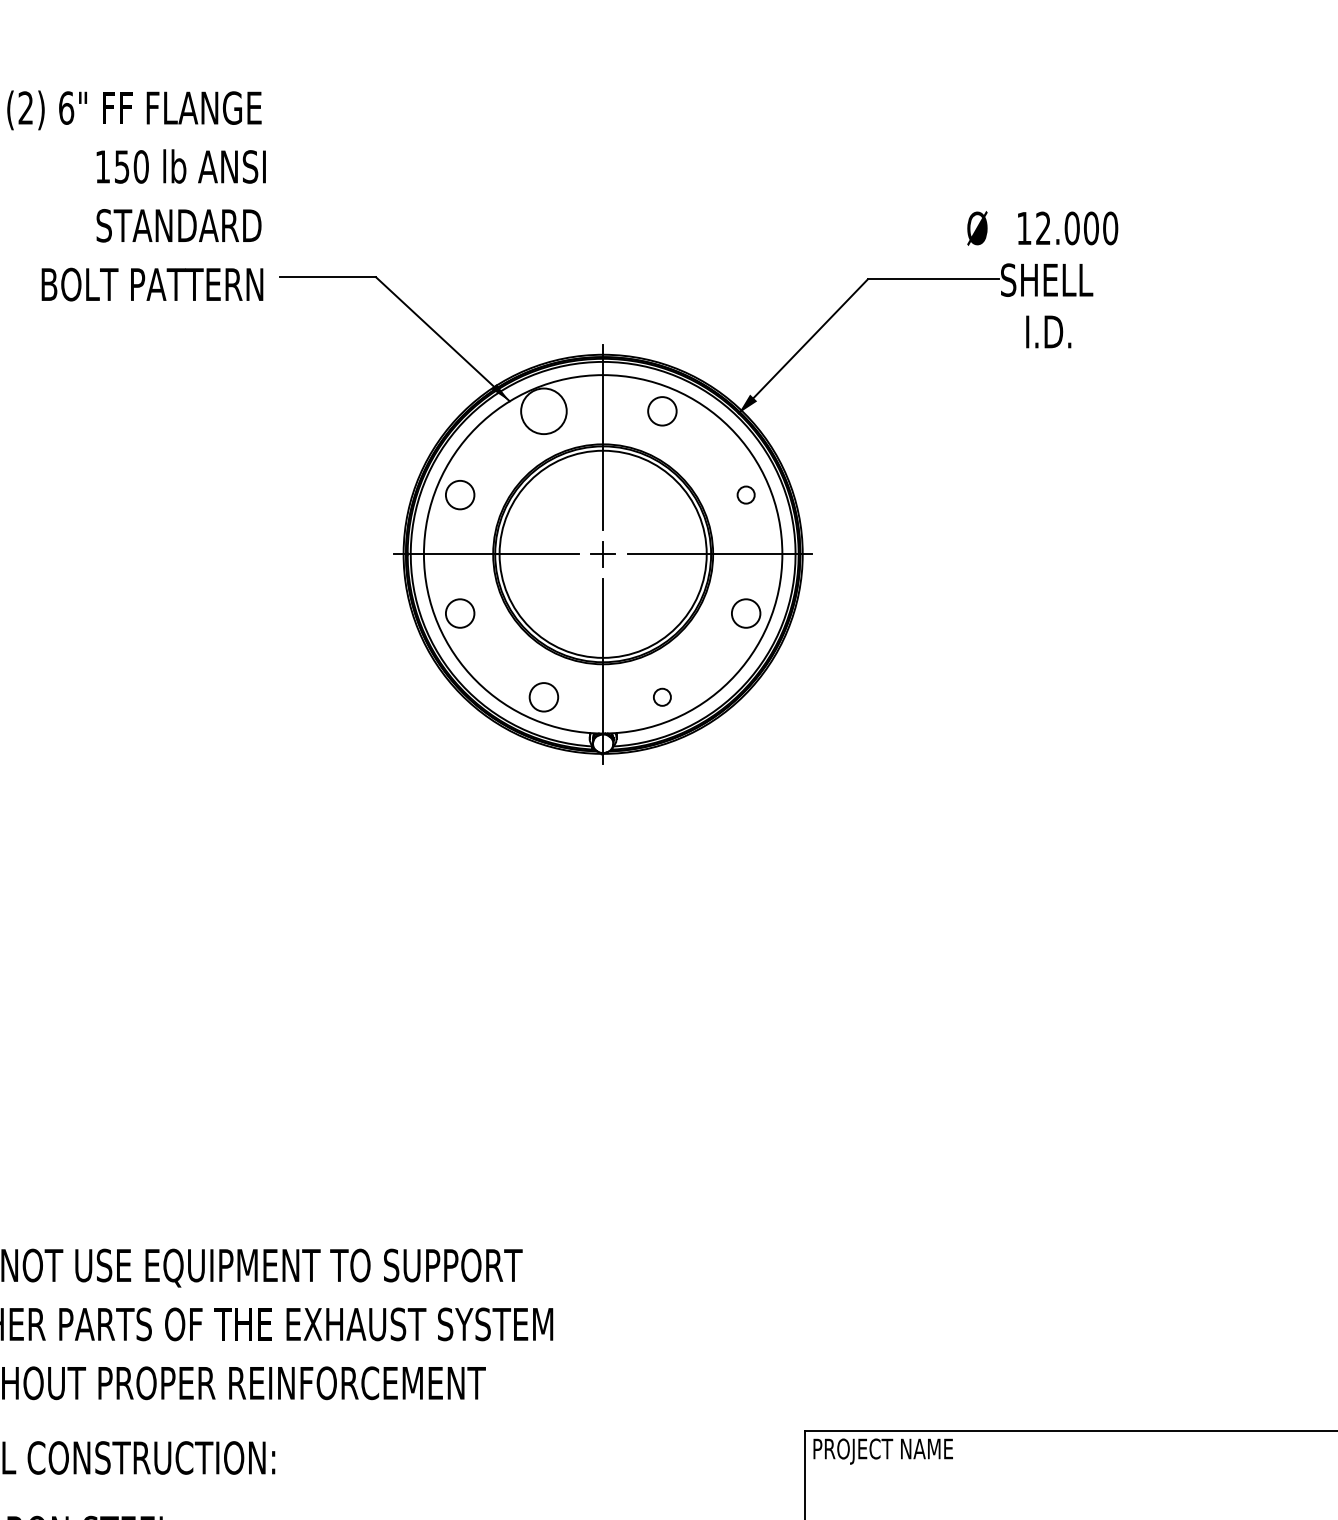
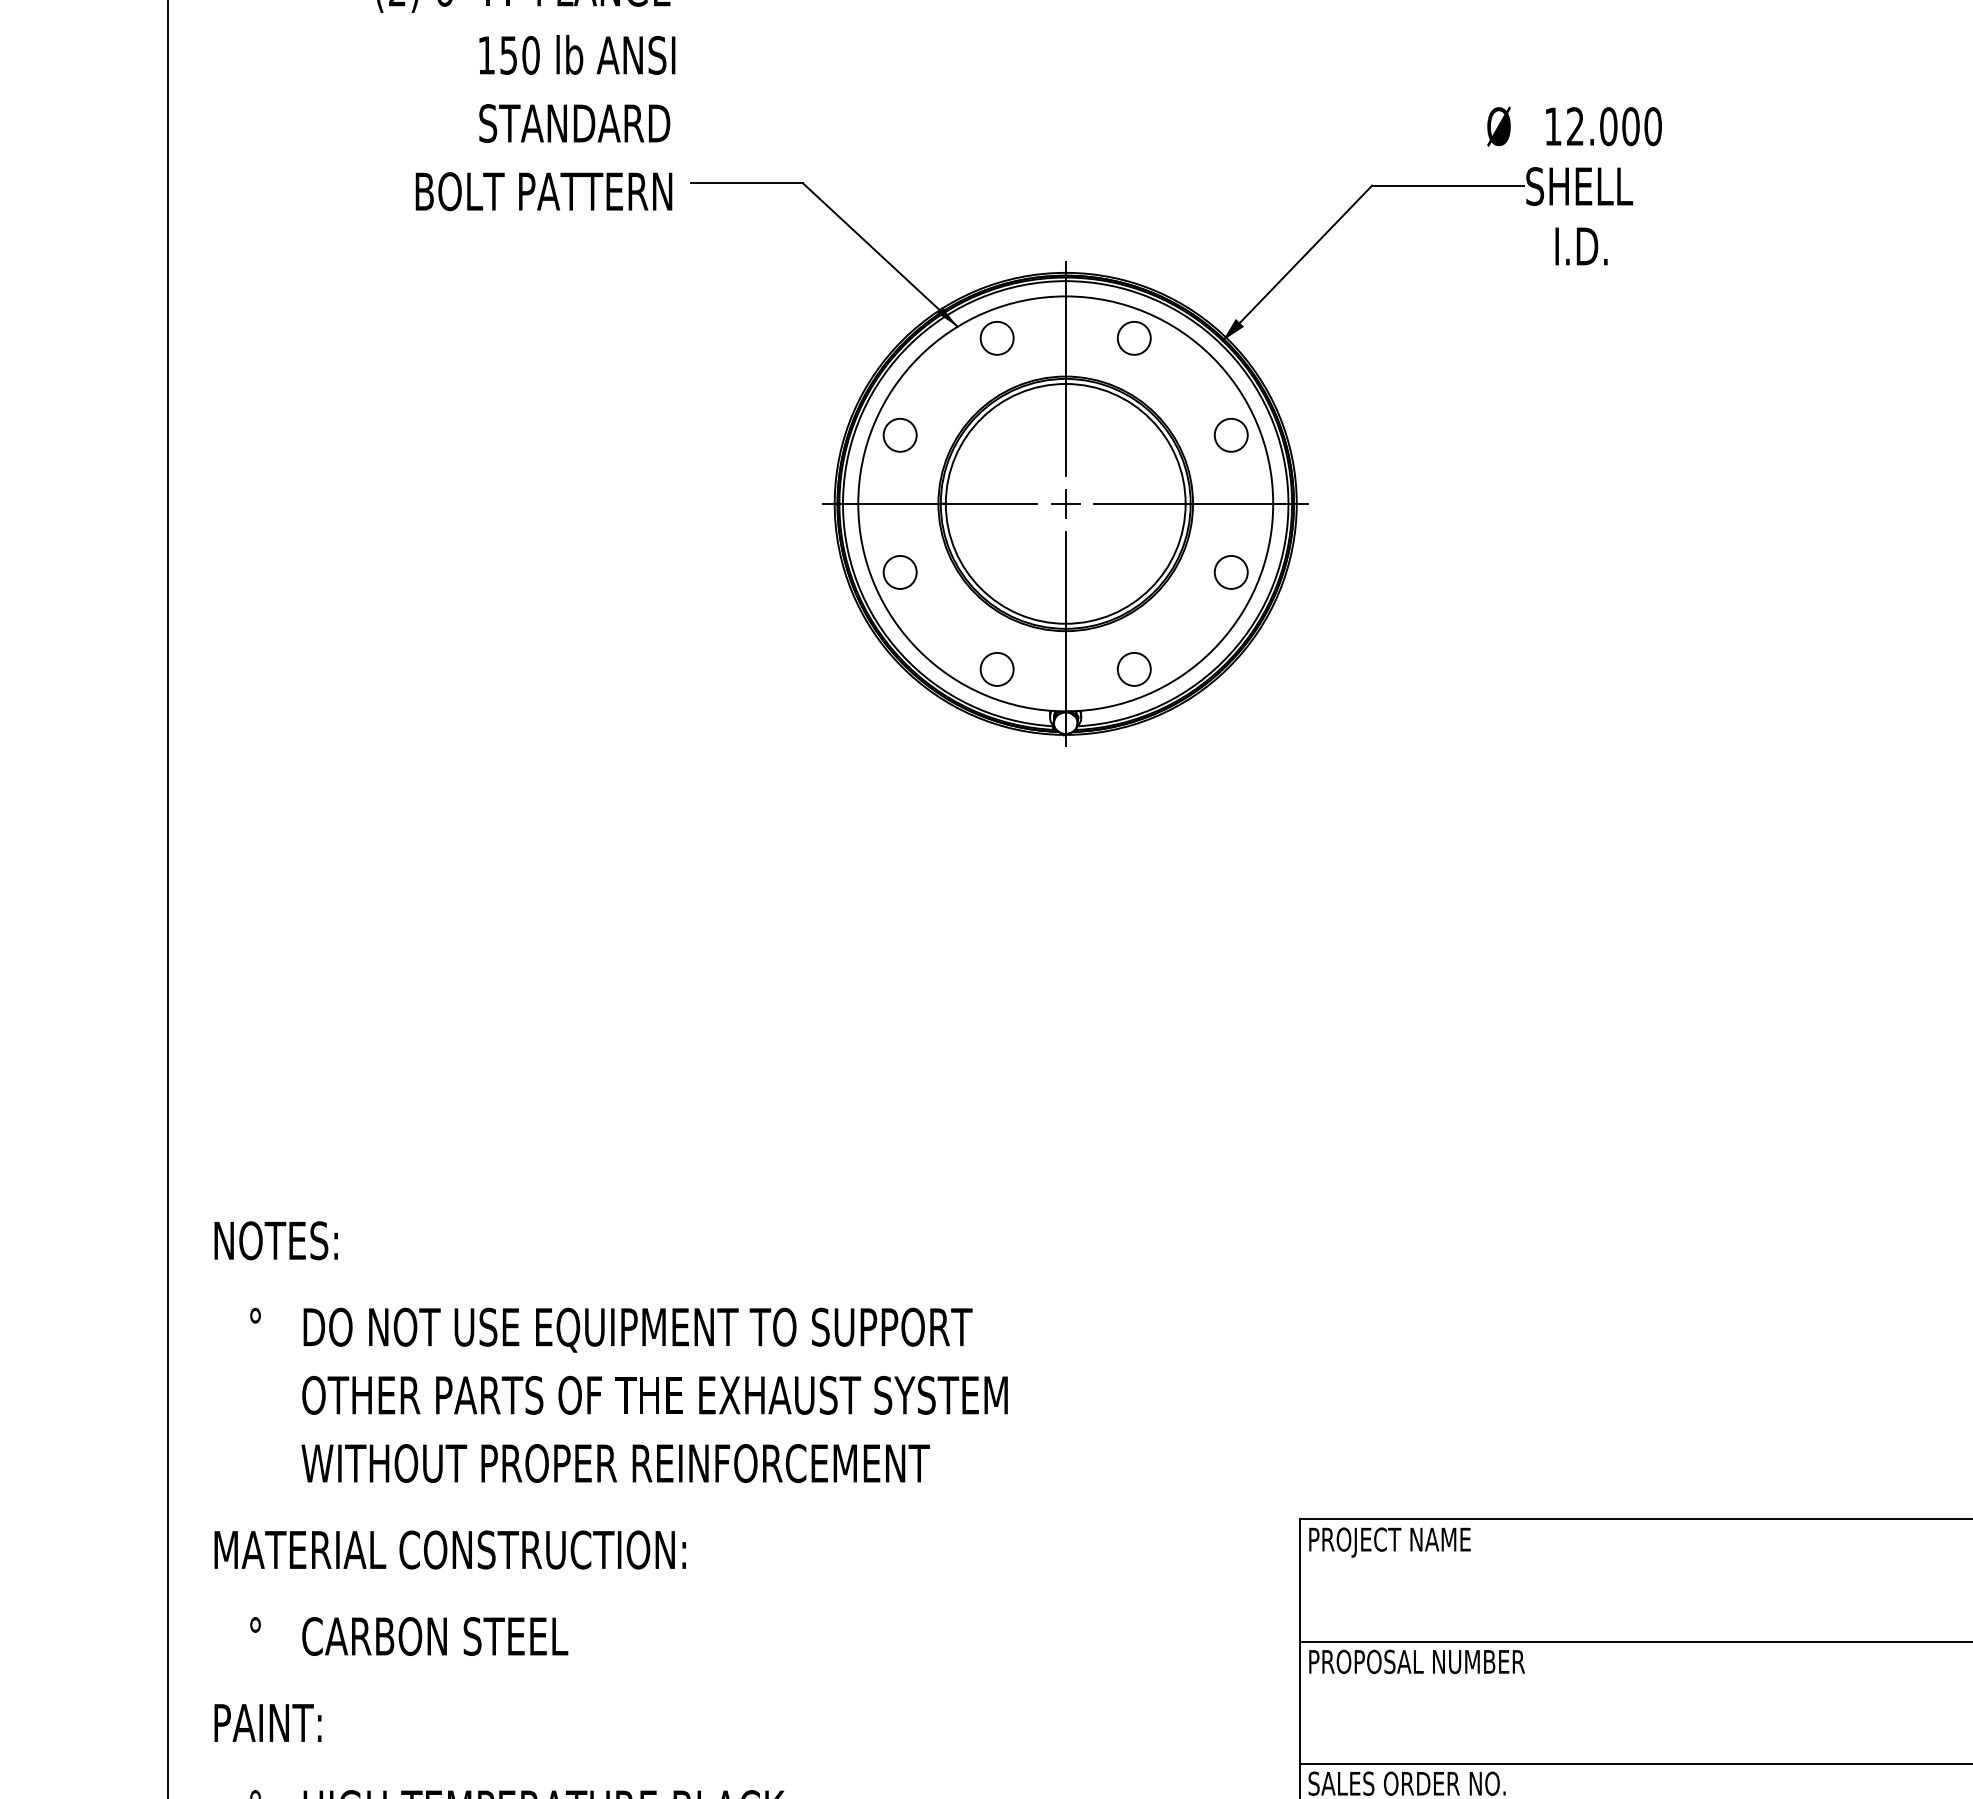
circle: (543, 410) -> (996, 337), size x0.62
circle: (745, 494) -> (1230, 434), size x1.67
circle: (661, 696) -> (1133, 668), size x1.67

